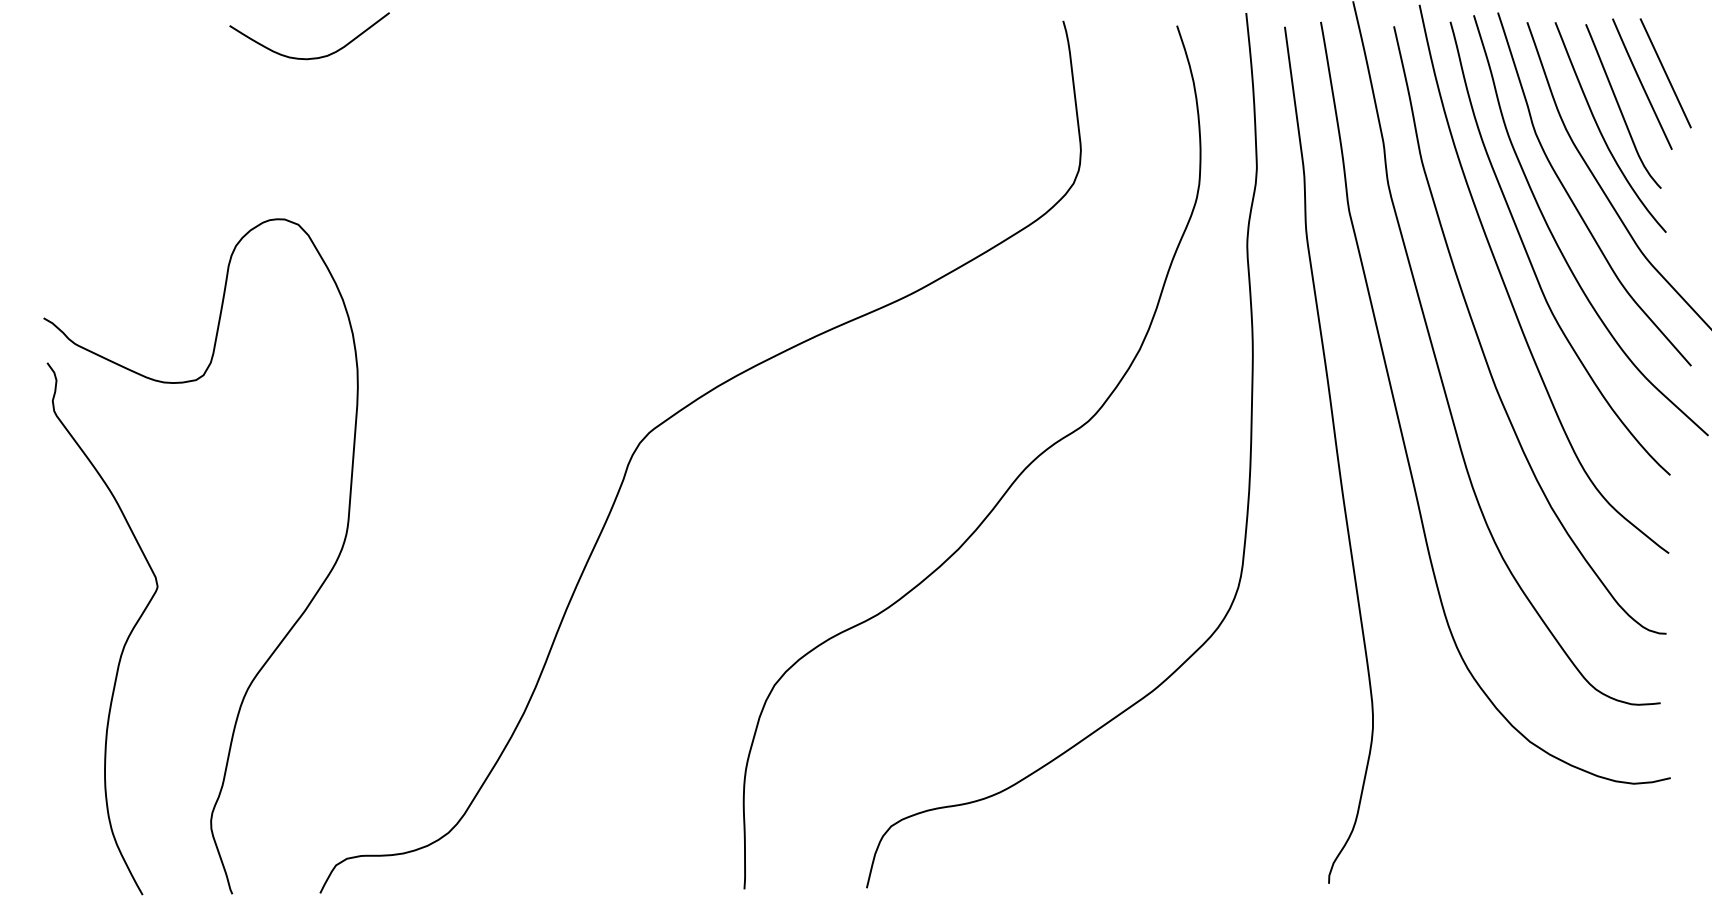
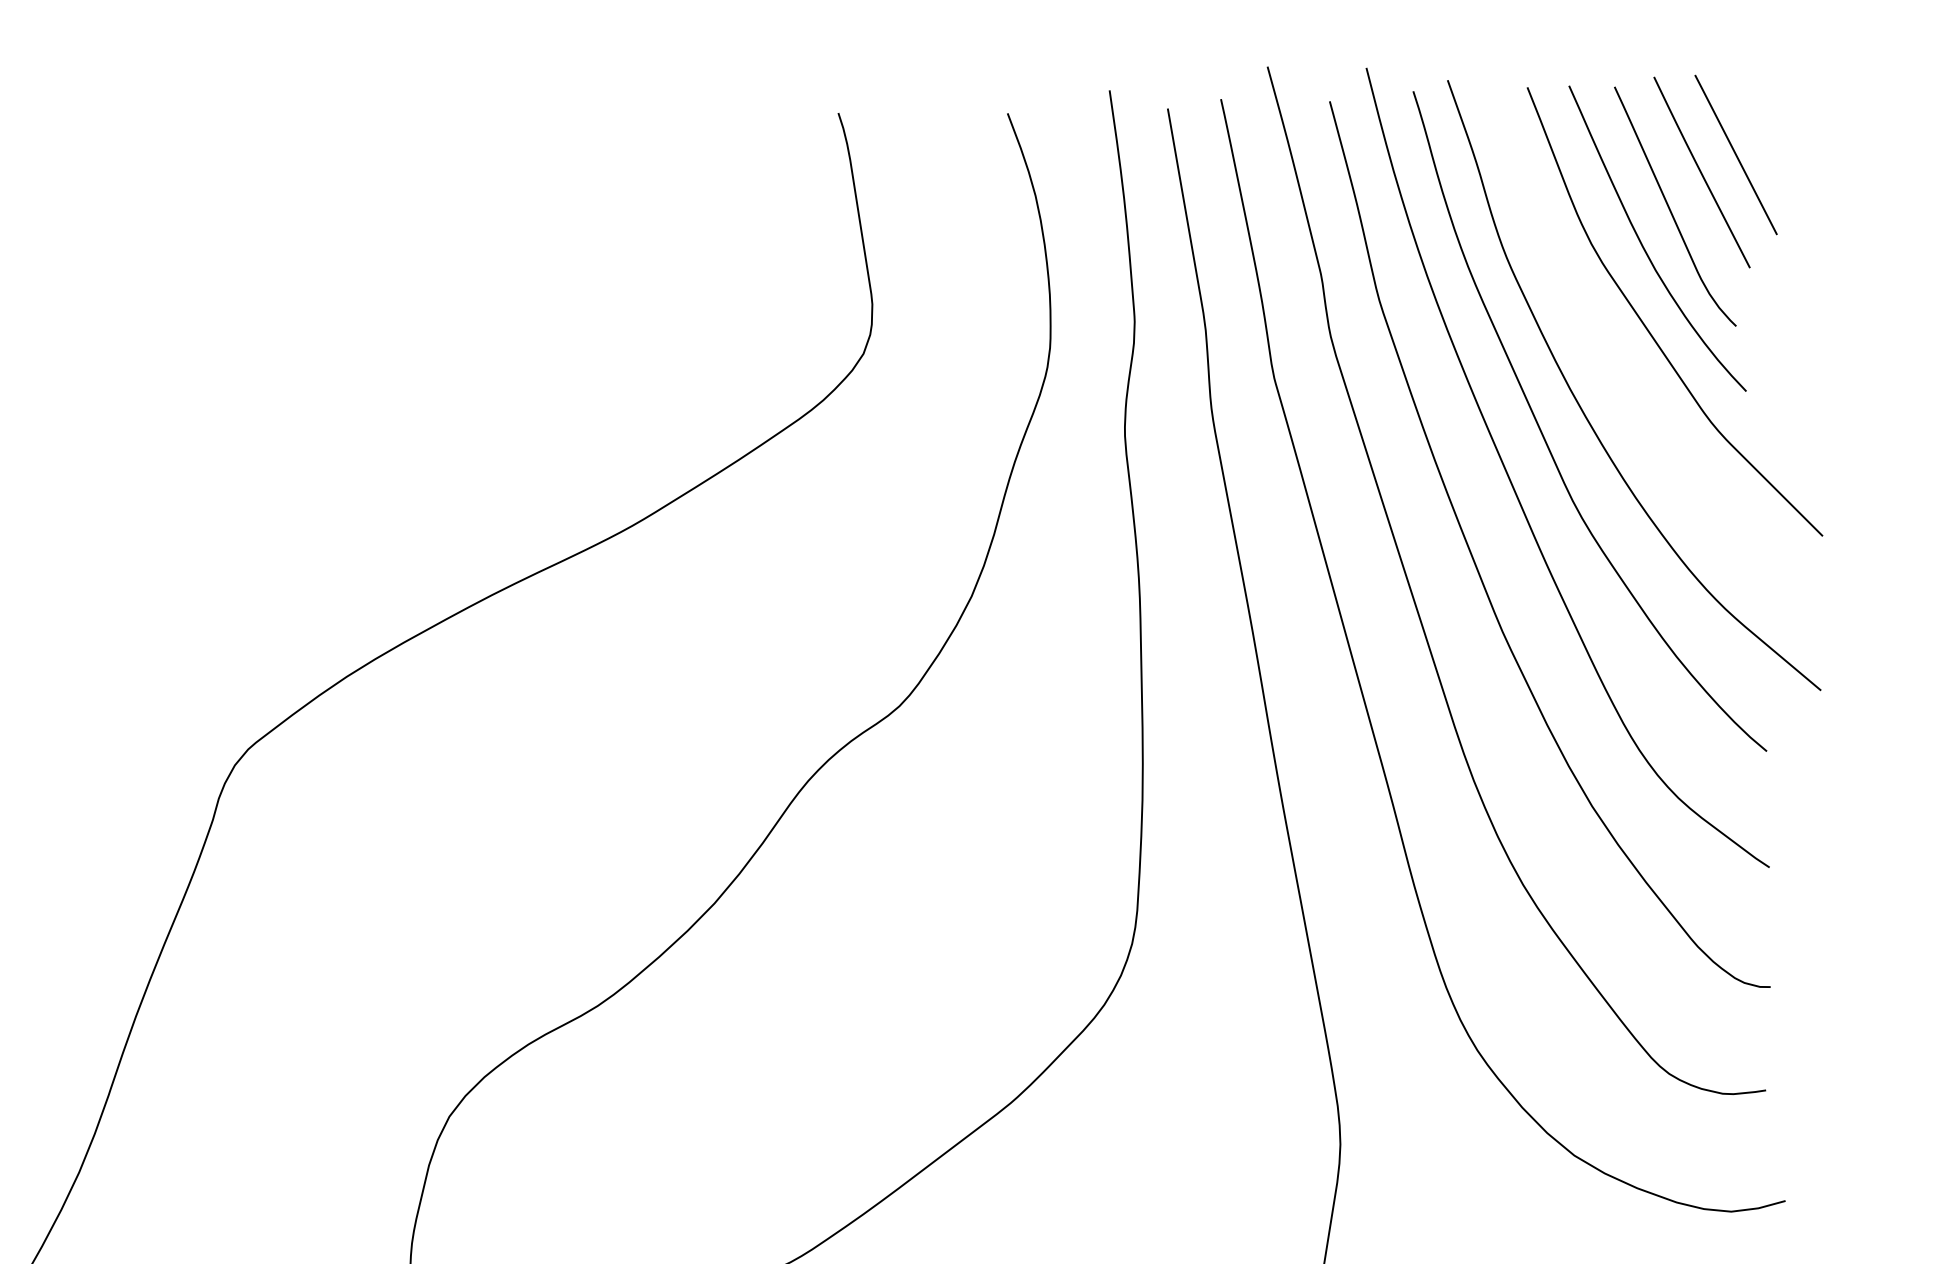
curve: (1572, 199) -> (1605, 347), removed

